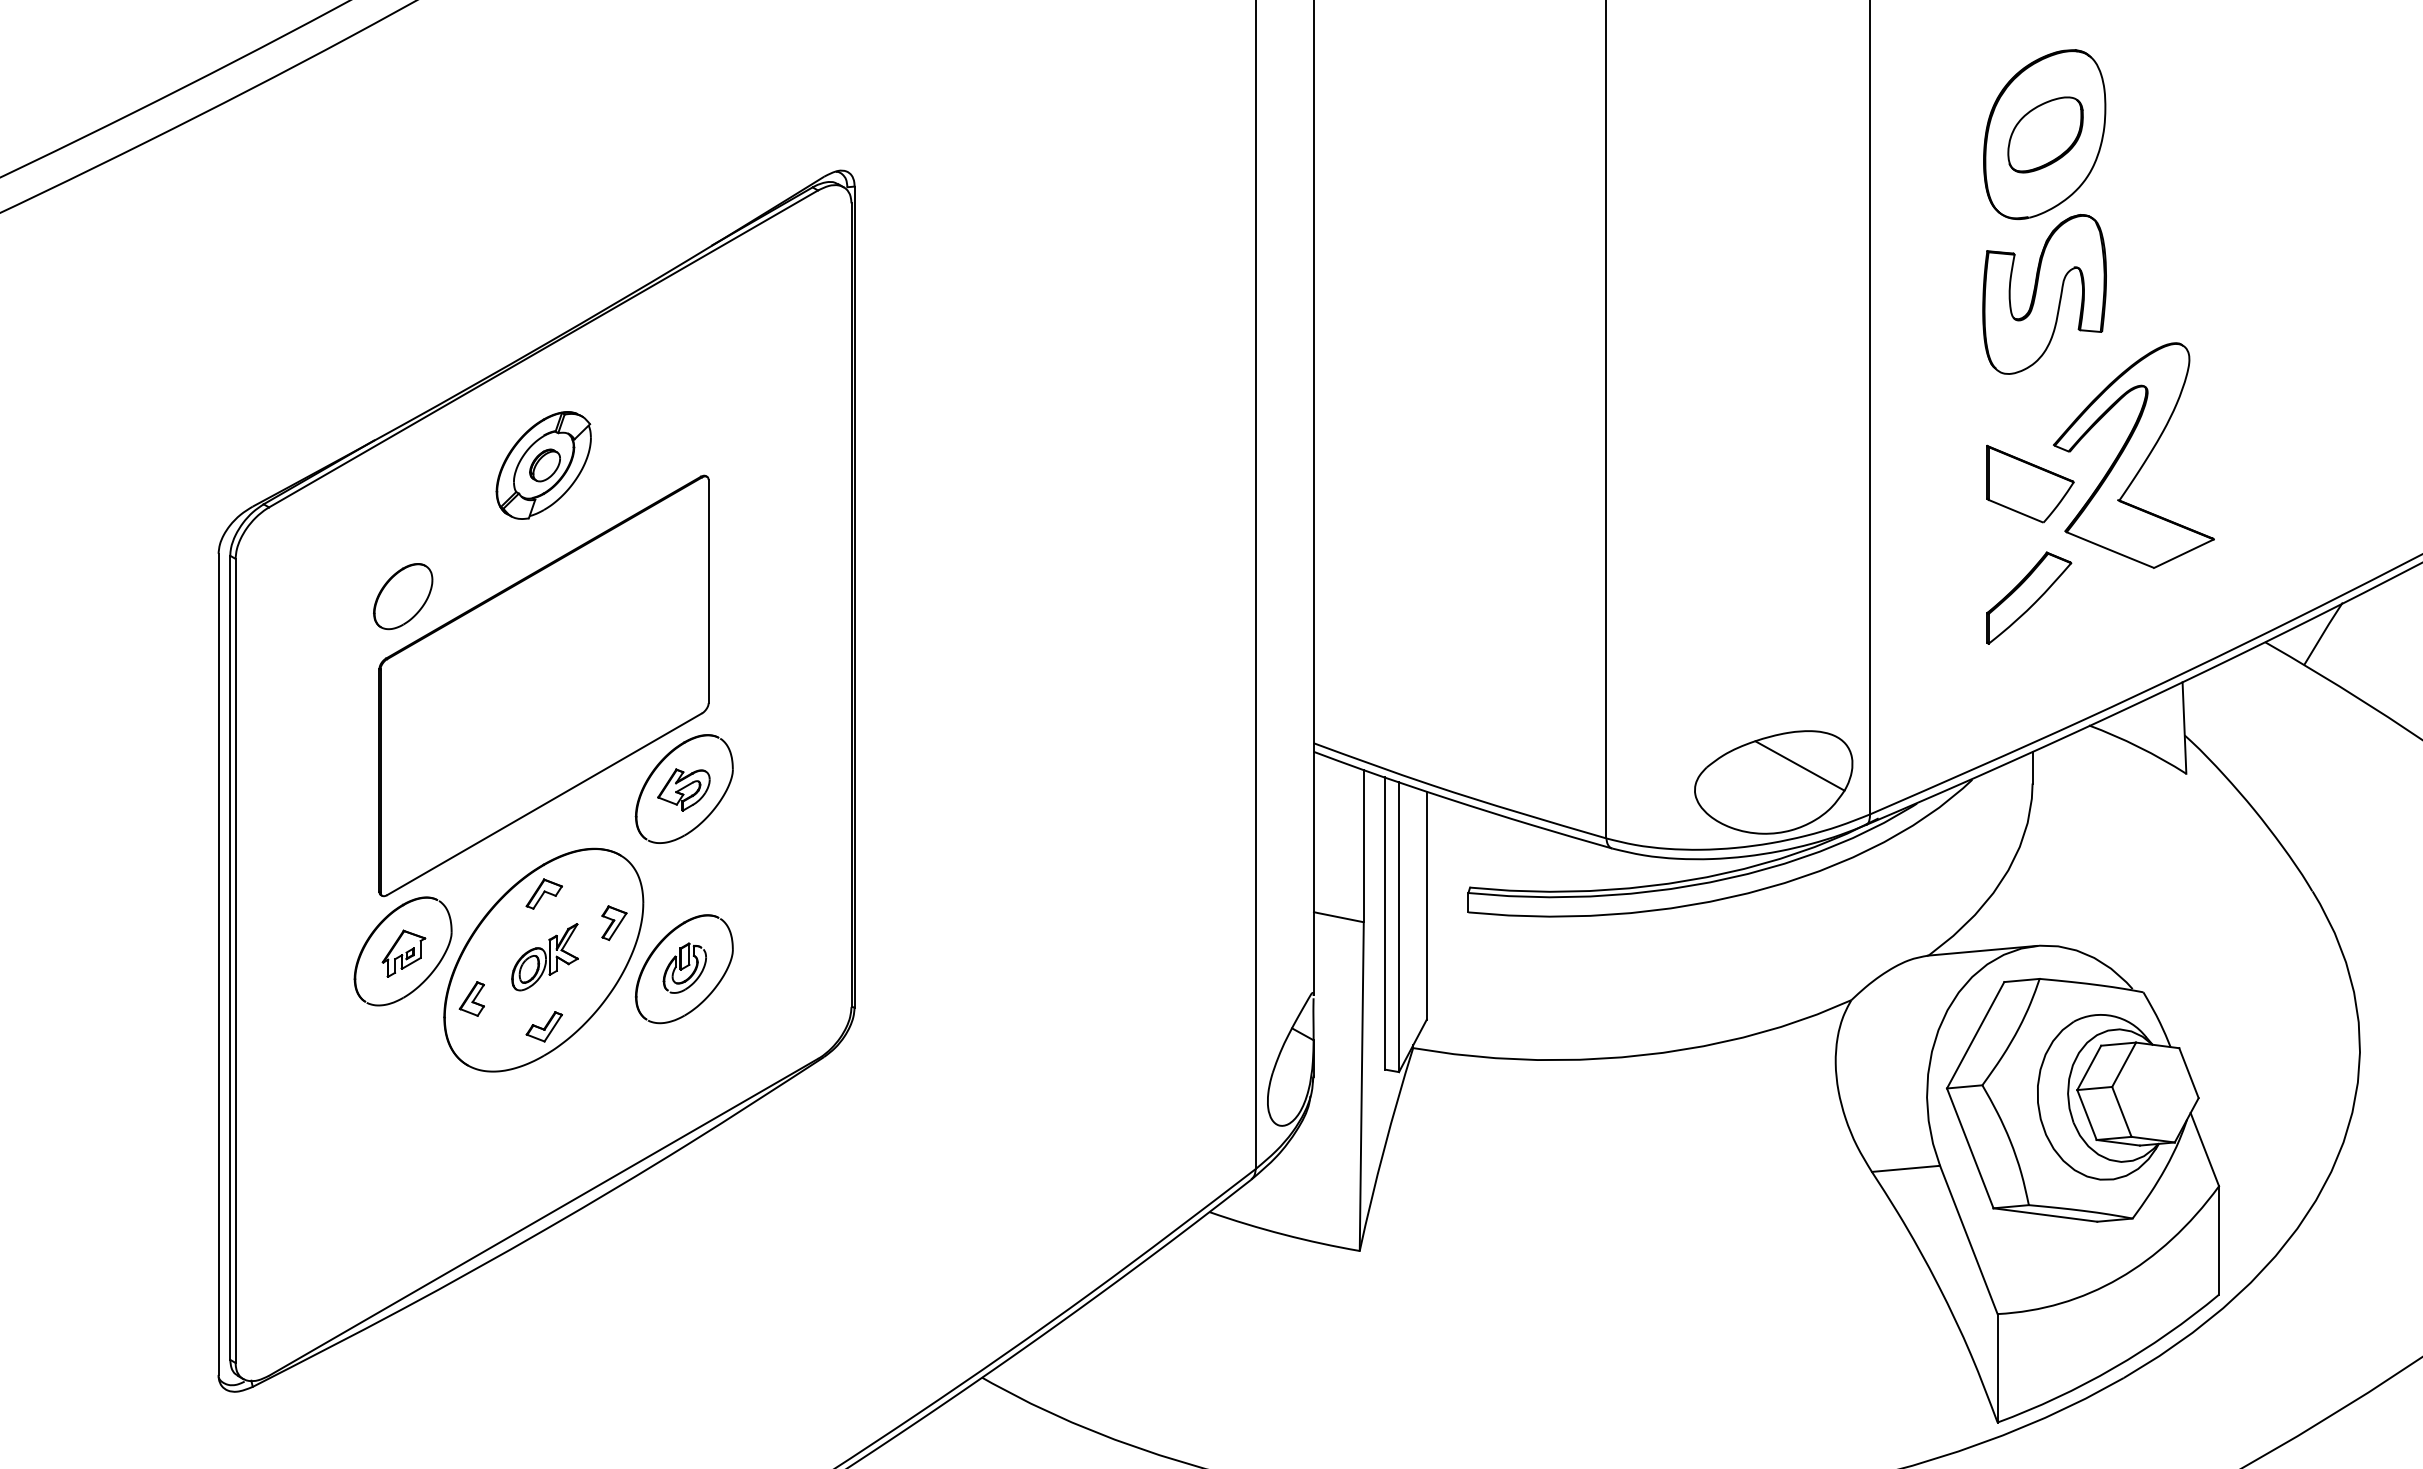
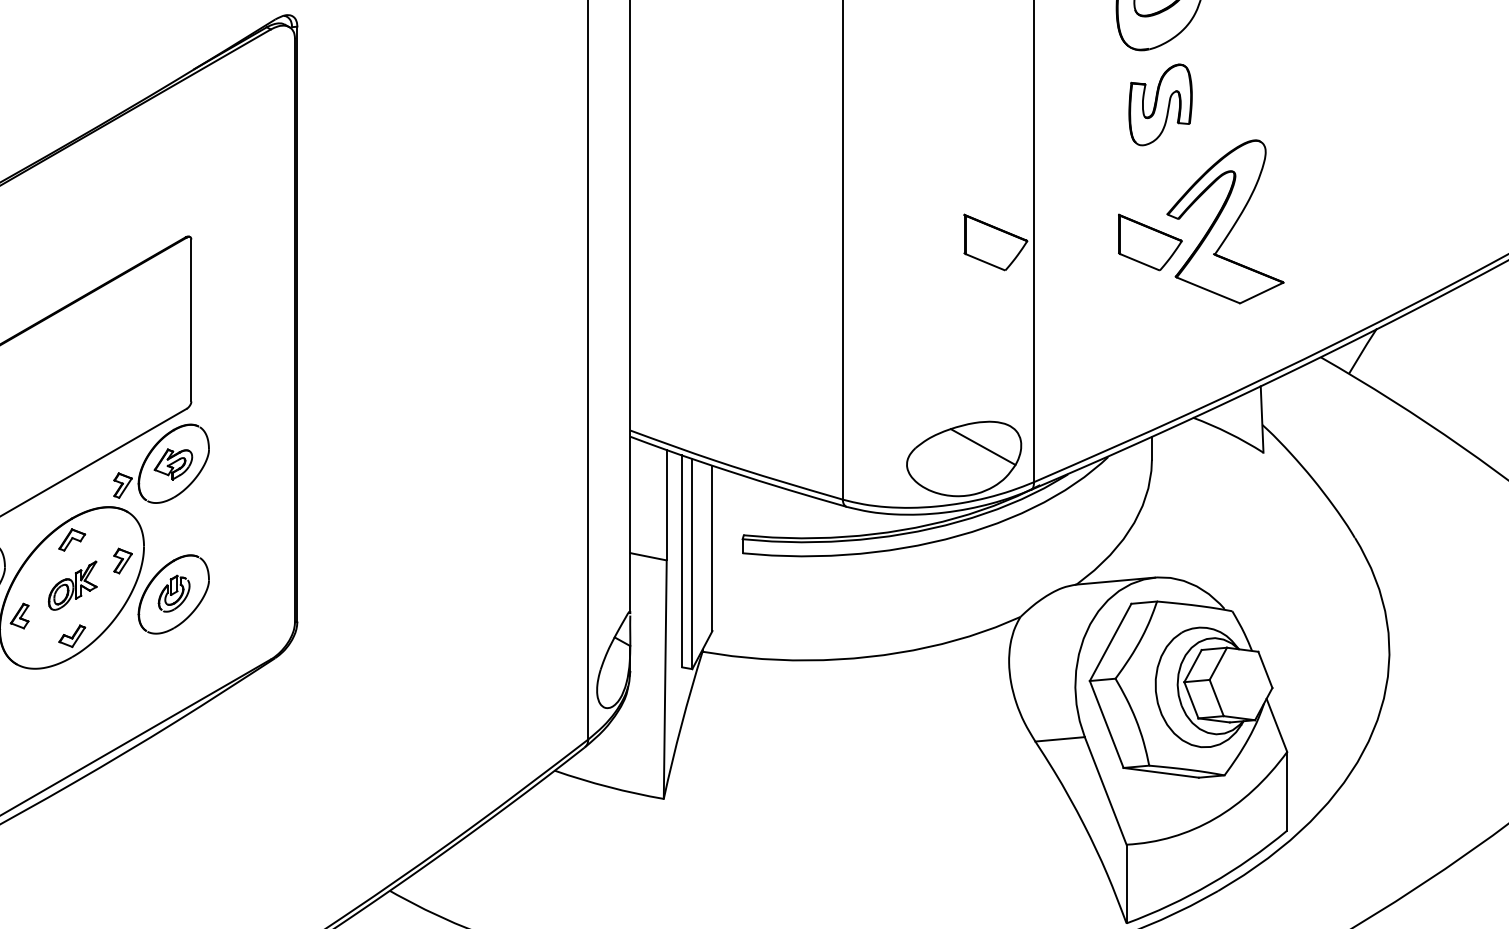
part: (2044, 294) -> (1160, 104), size x0.7
part: (543, 465) -> (71, 229), removed
part: (1817, 483) -> (995, 242), added
part: (2029, 597) -> (1149, 324), removed
part: (614, 819) -> (123, 485), added

